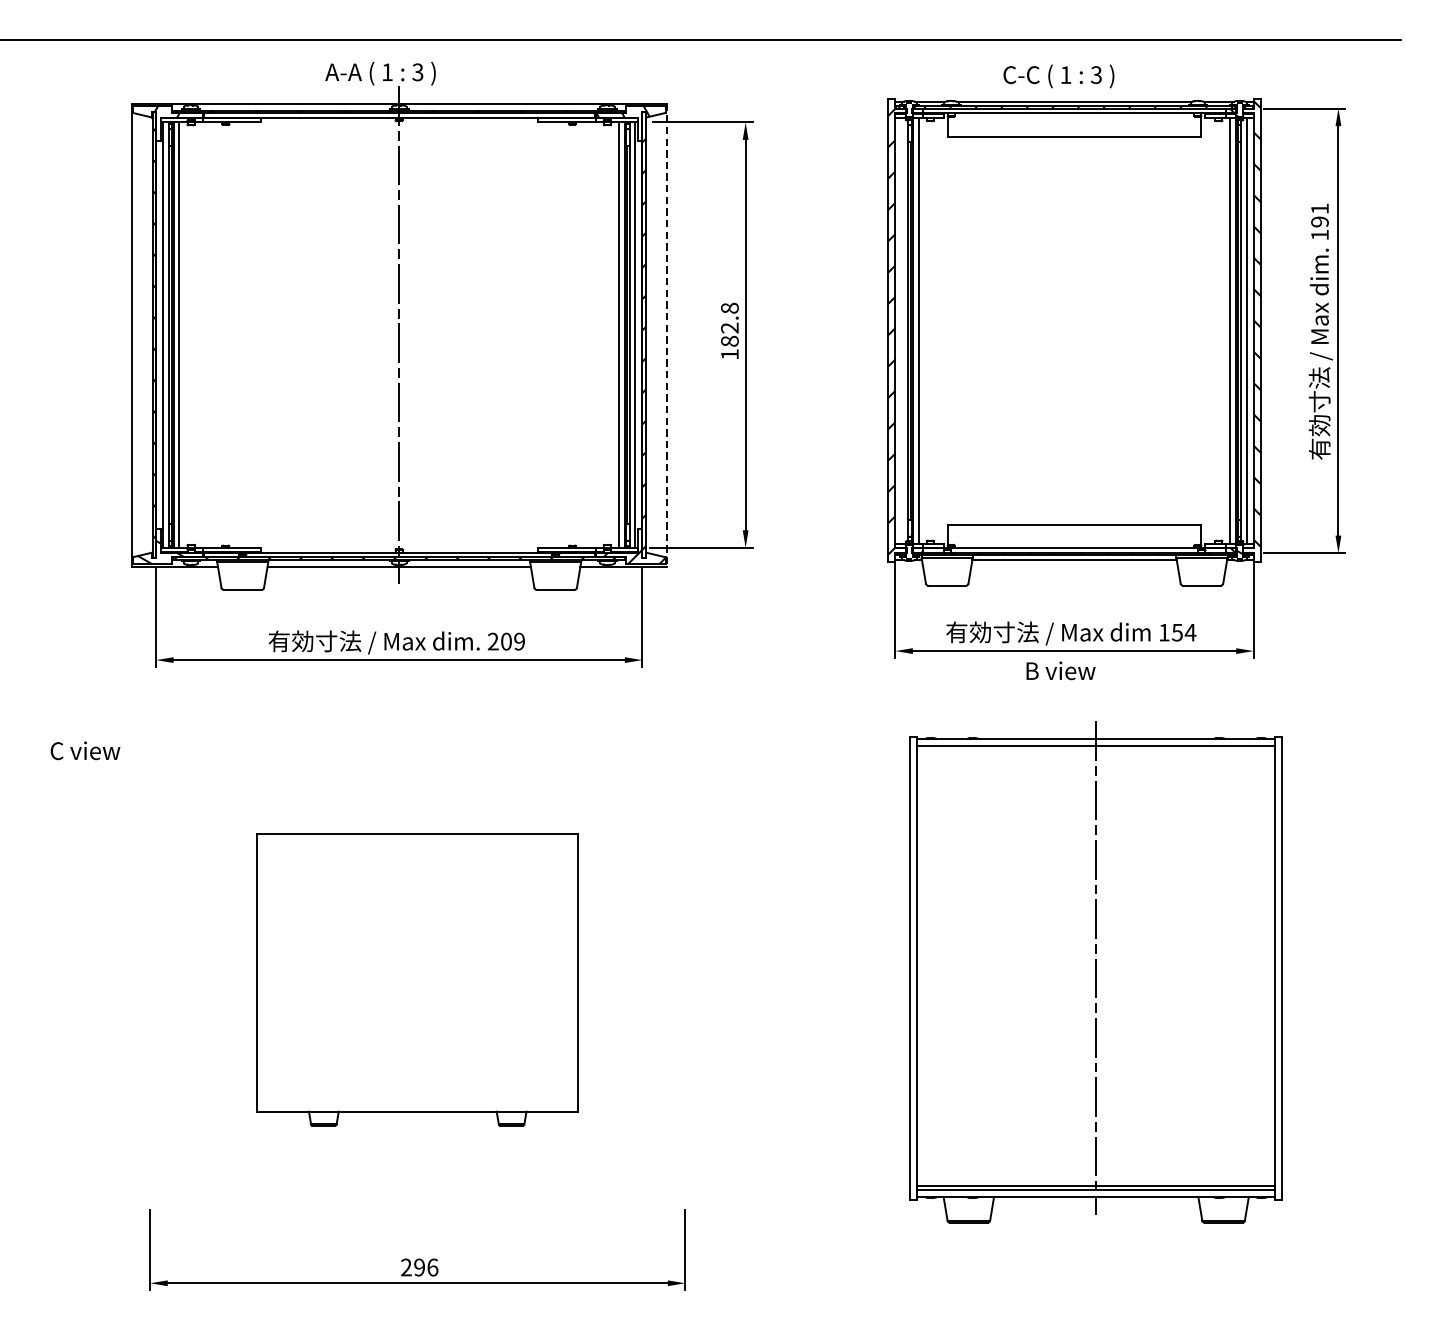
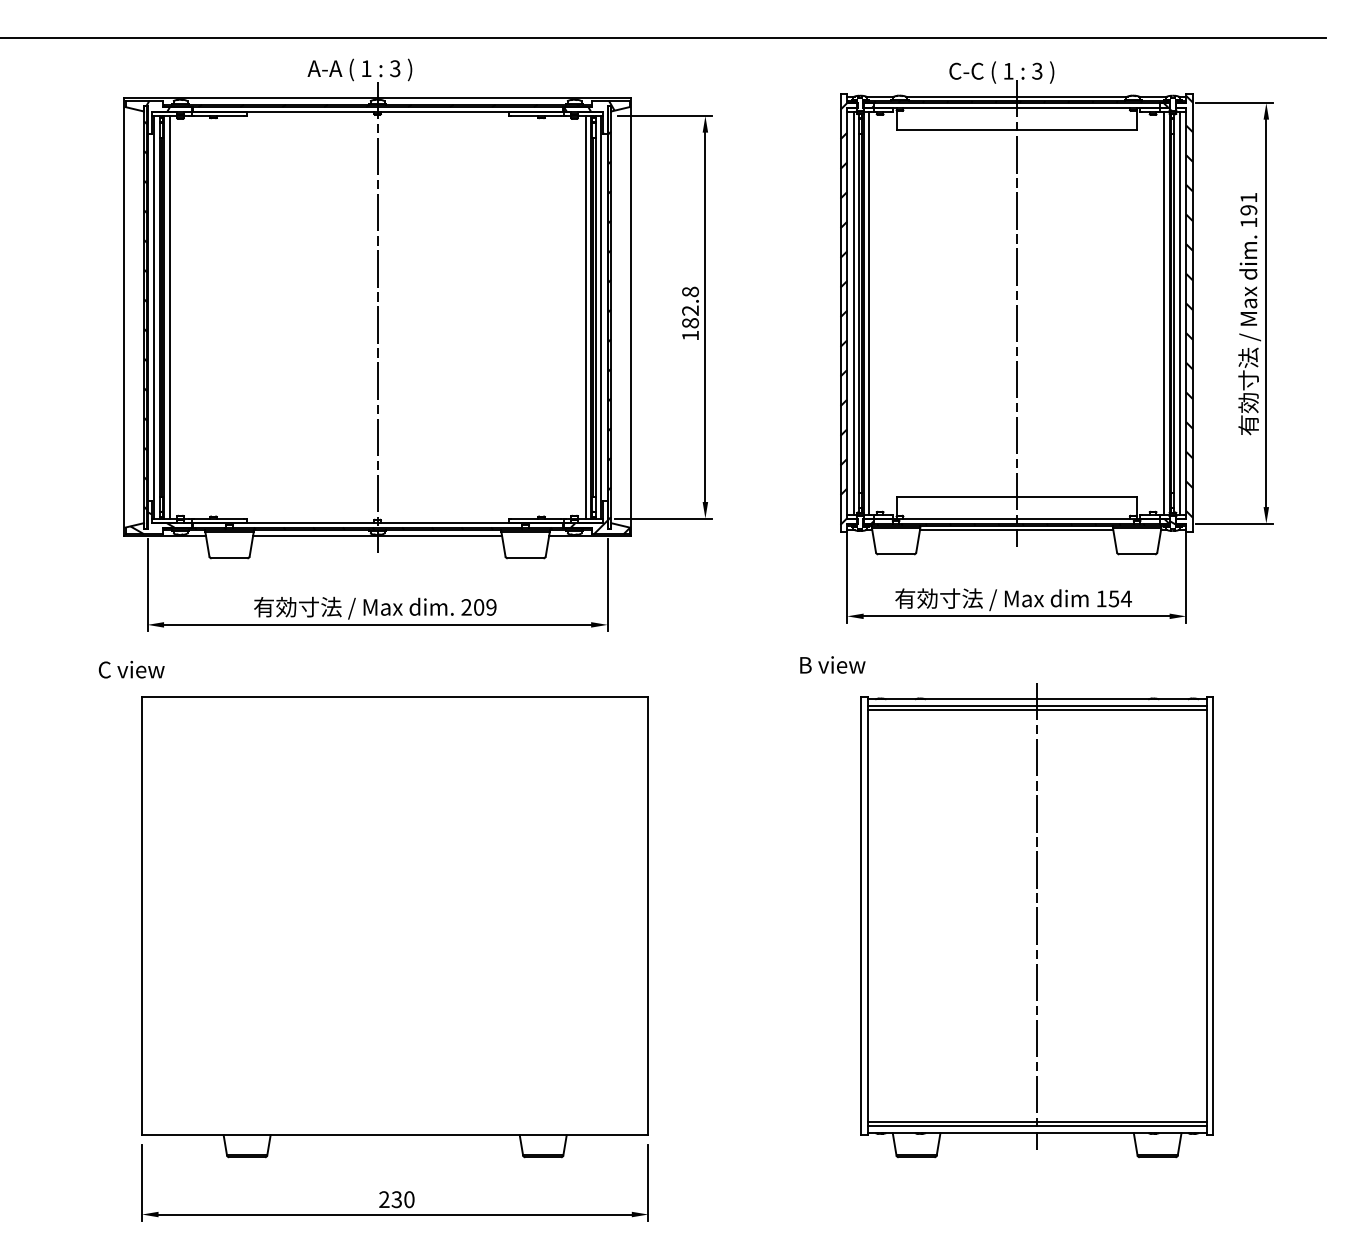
line: (902, 331) -> (853, 313), added
line: (1074, 331) -> (1016, 313), added
line: (666, 335) -> (630, 317), dashed -> solid
text: (1060, 670) -> (832, 664), moved
text: (85, 750) -> (131, 669), moved
line: (1095, 750) -> (1036, 710), added
part: (417, 979) -> (394, 927), size x1.67
text: (425, 1267) -> (402, 1199), 296 -> 230

